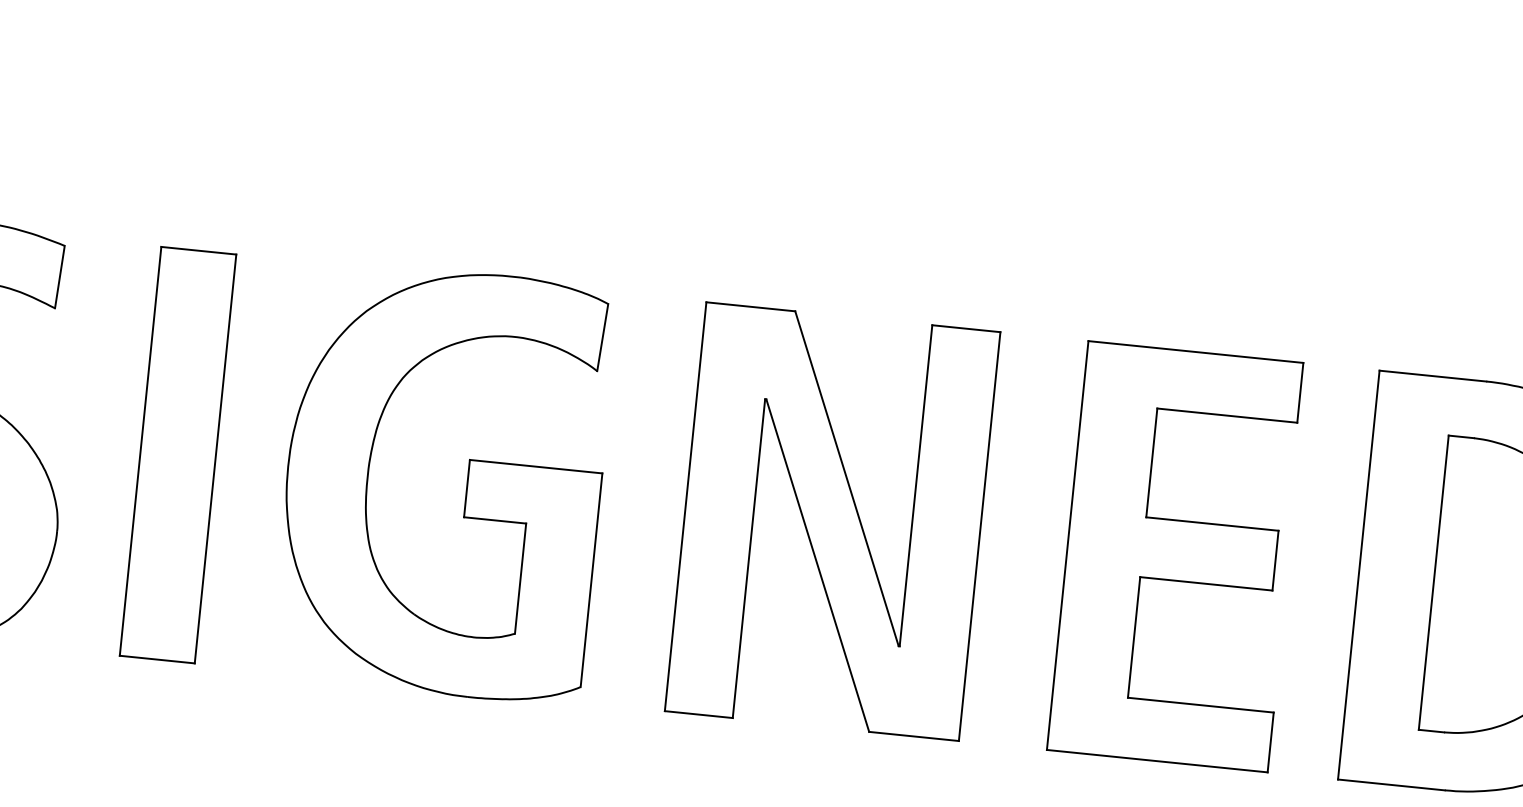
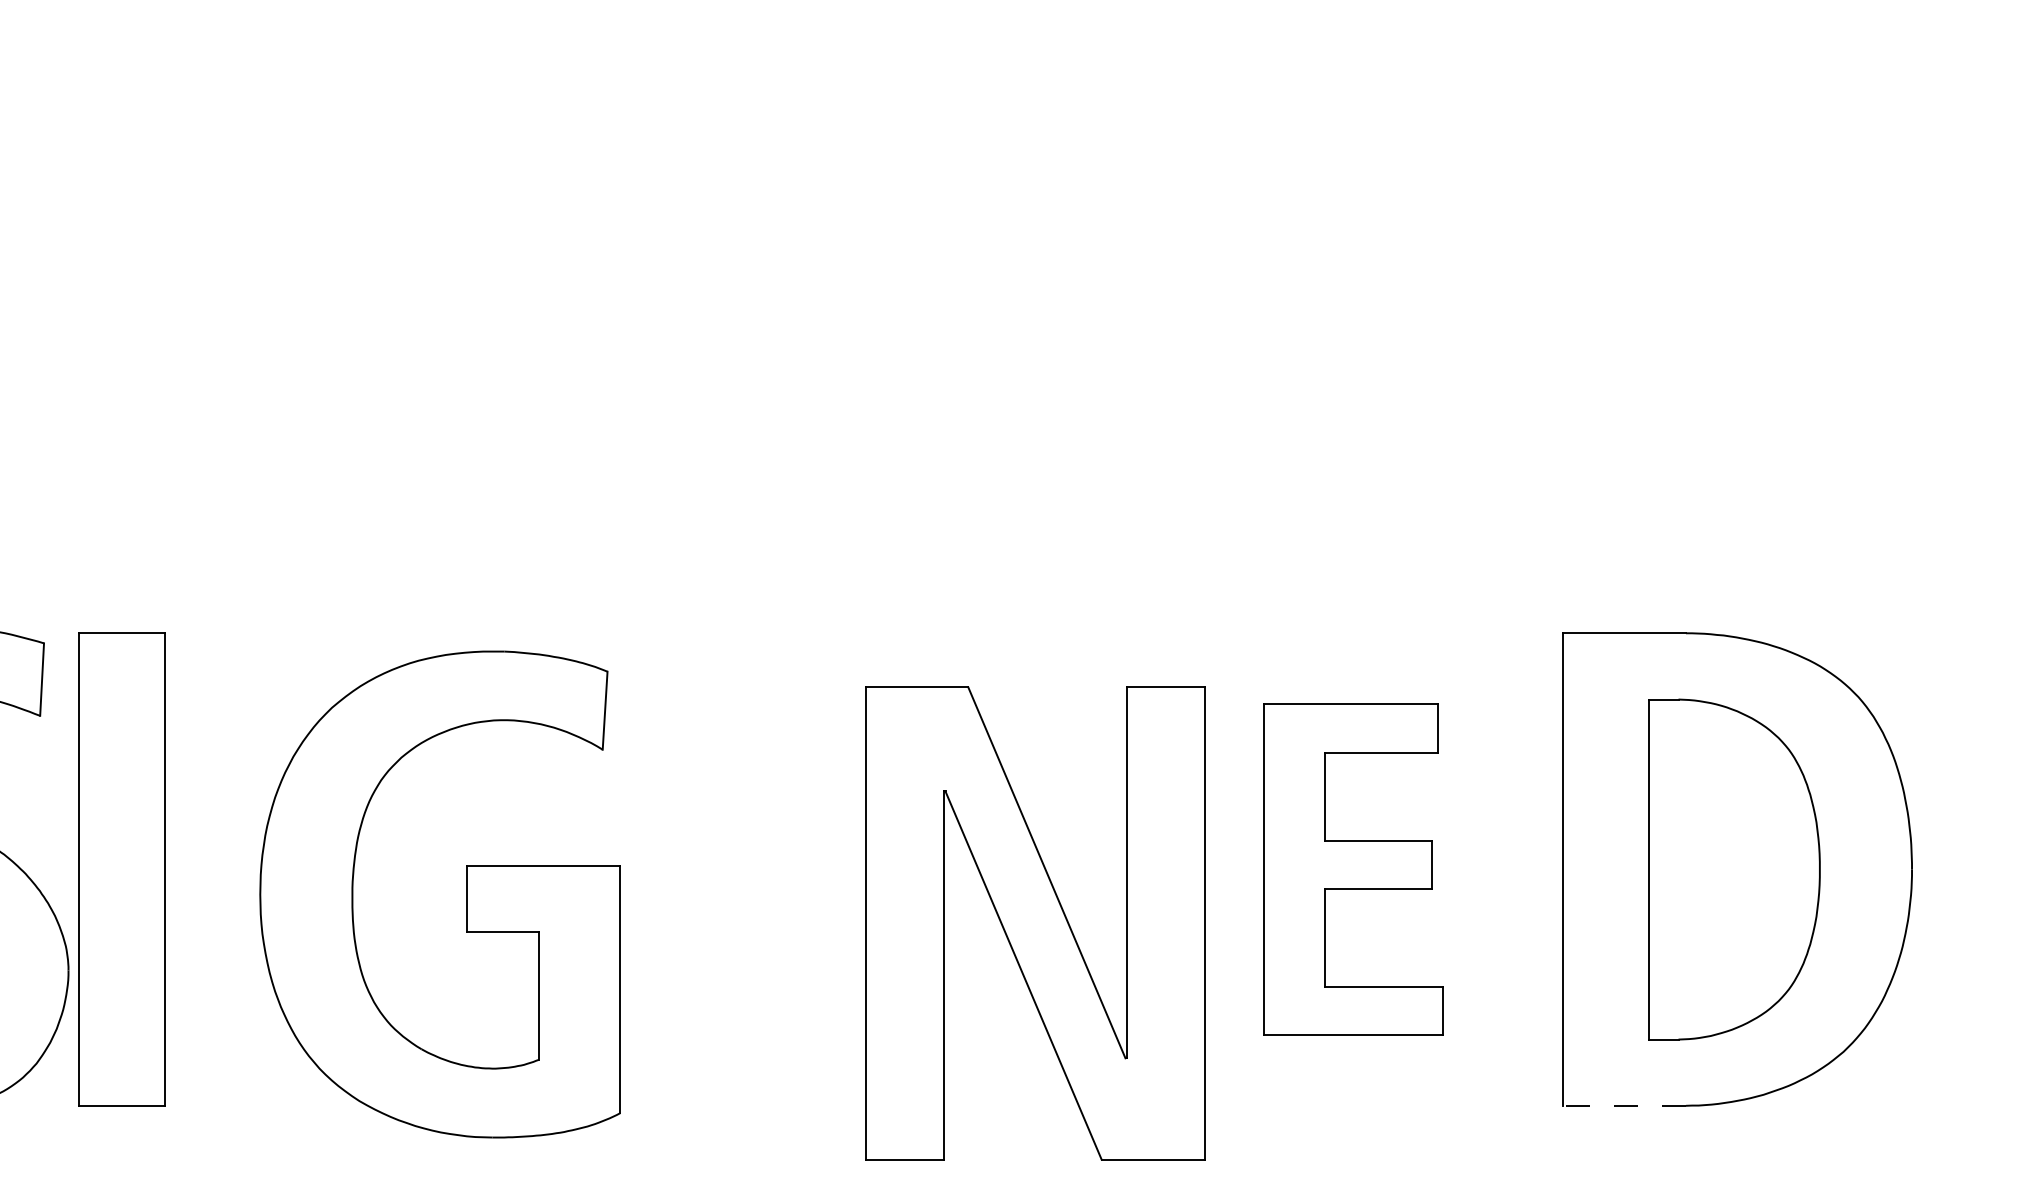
part: (177, 455) -> (121, 869), moved
part: (466, 484) -> (466, 894), moved
part: (832, 521) -> (1035, 923), moved
part: (1177, 556) -> (1353, 869), size x0.7
line: (1391, 784) -> (1624, 1105), solid -> dashed

